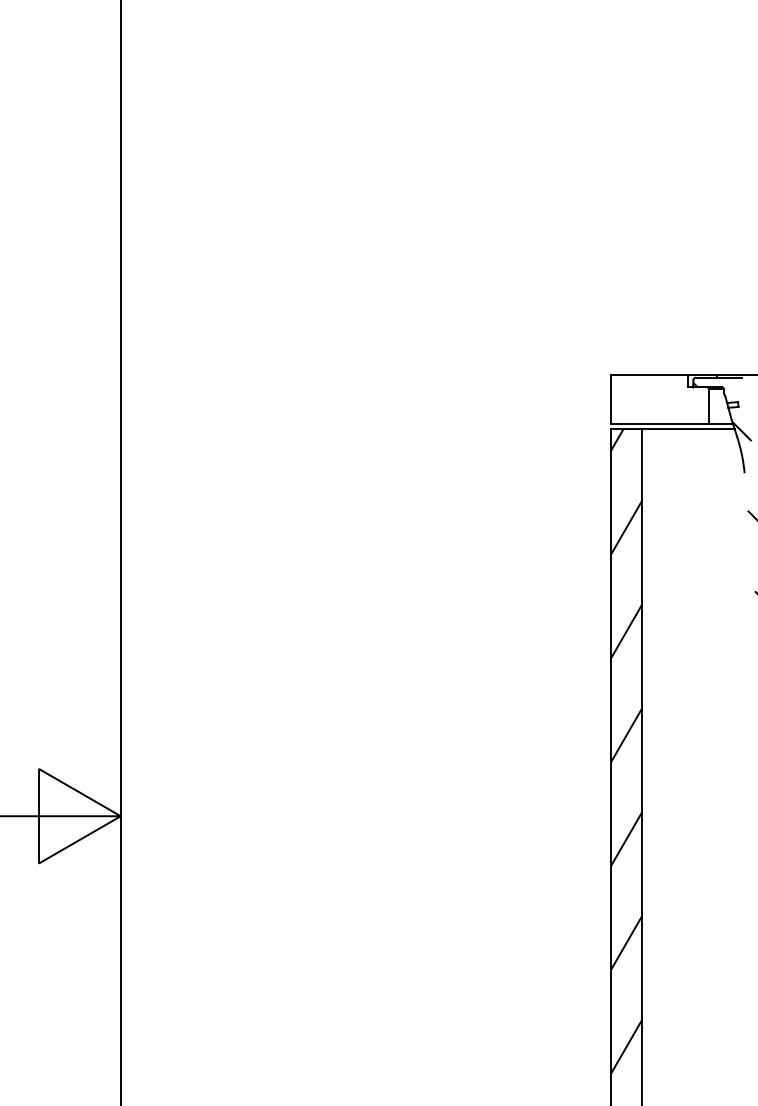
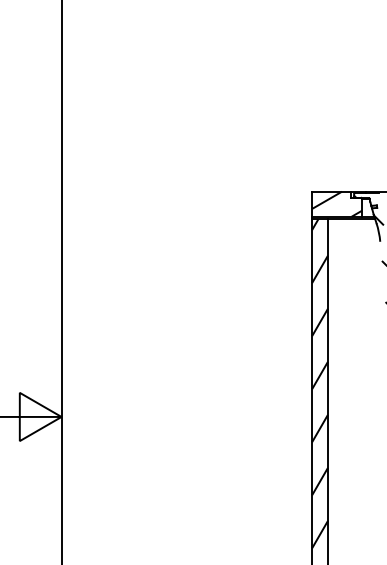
hatch: (660, 398) -> (337, 203), added

